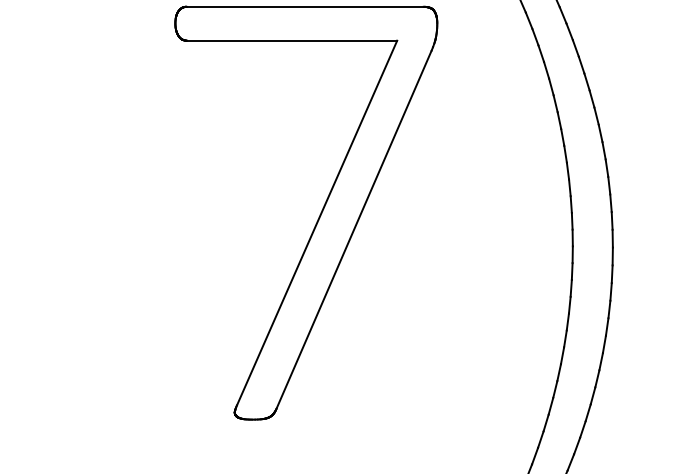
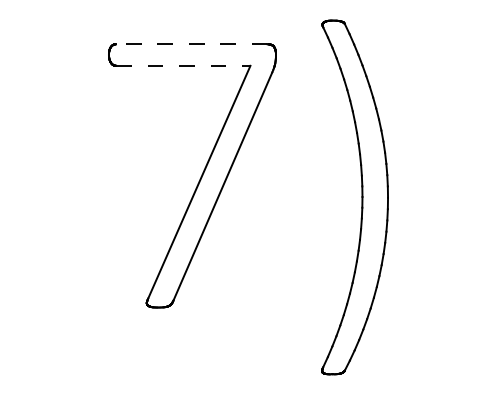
line: (304, 7) -> (191, 44), solid -> dashed
line: (292, 40) -> (183, 65), solid -> dashed

